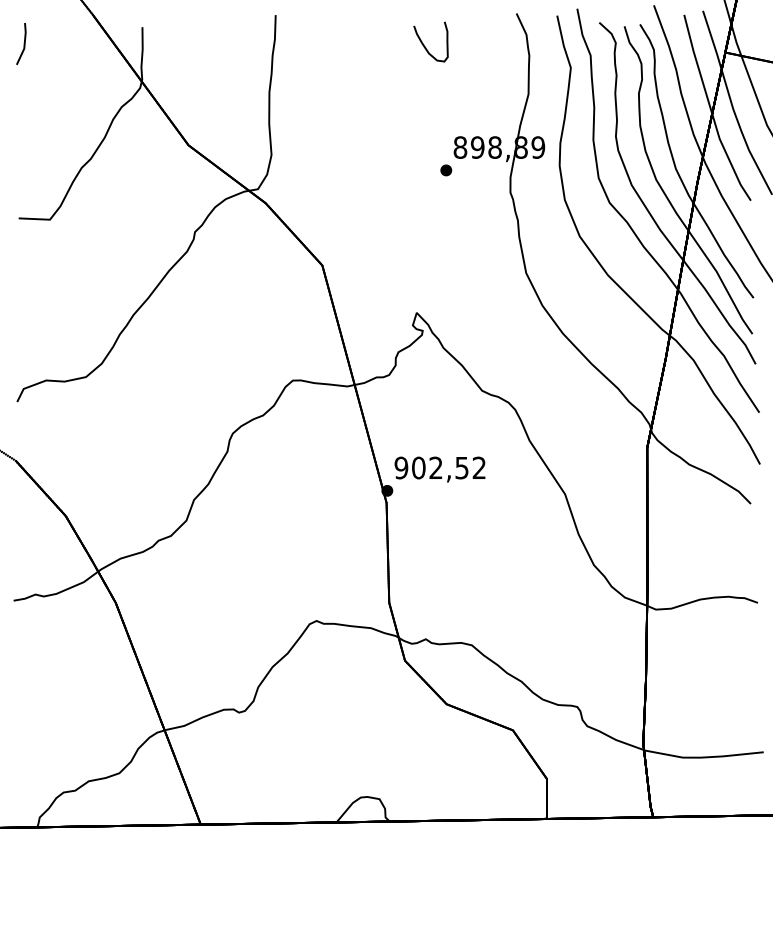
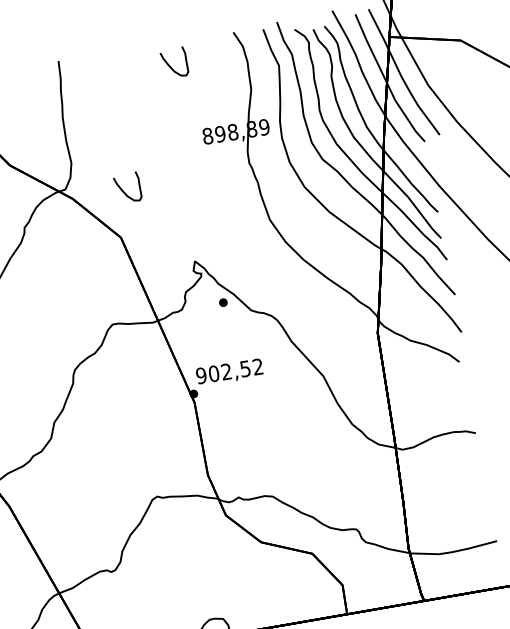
part: (446, 170) -> (223, 302), moved
curve: (335, 202) -> (123, 190), added

